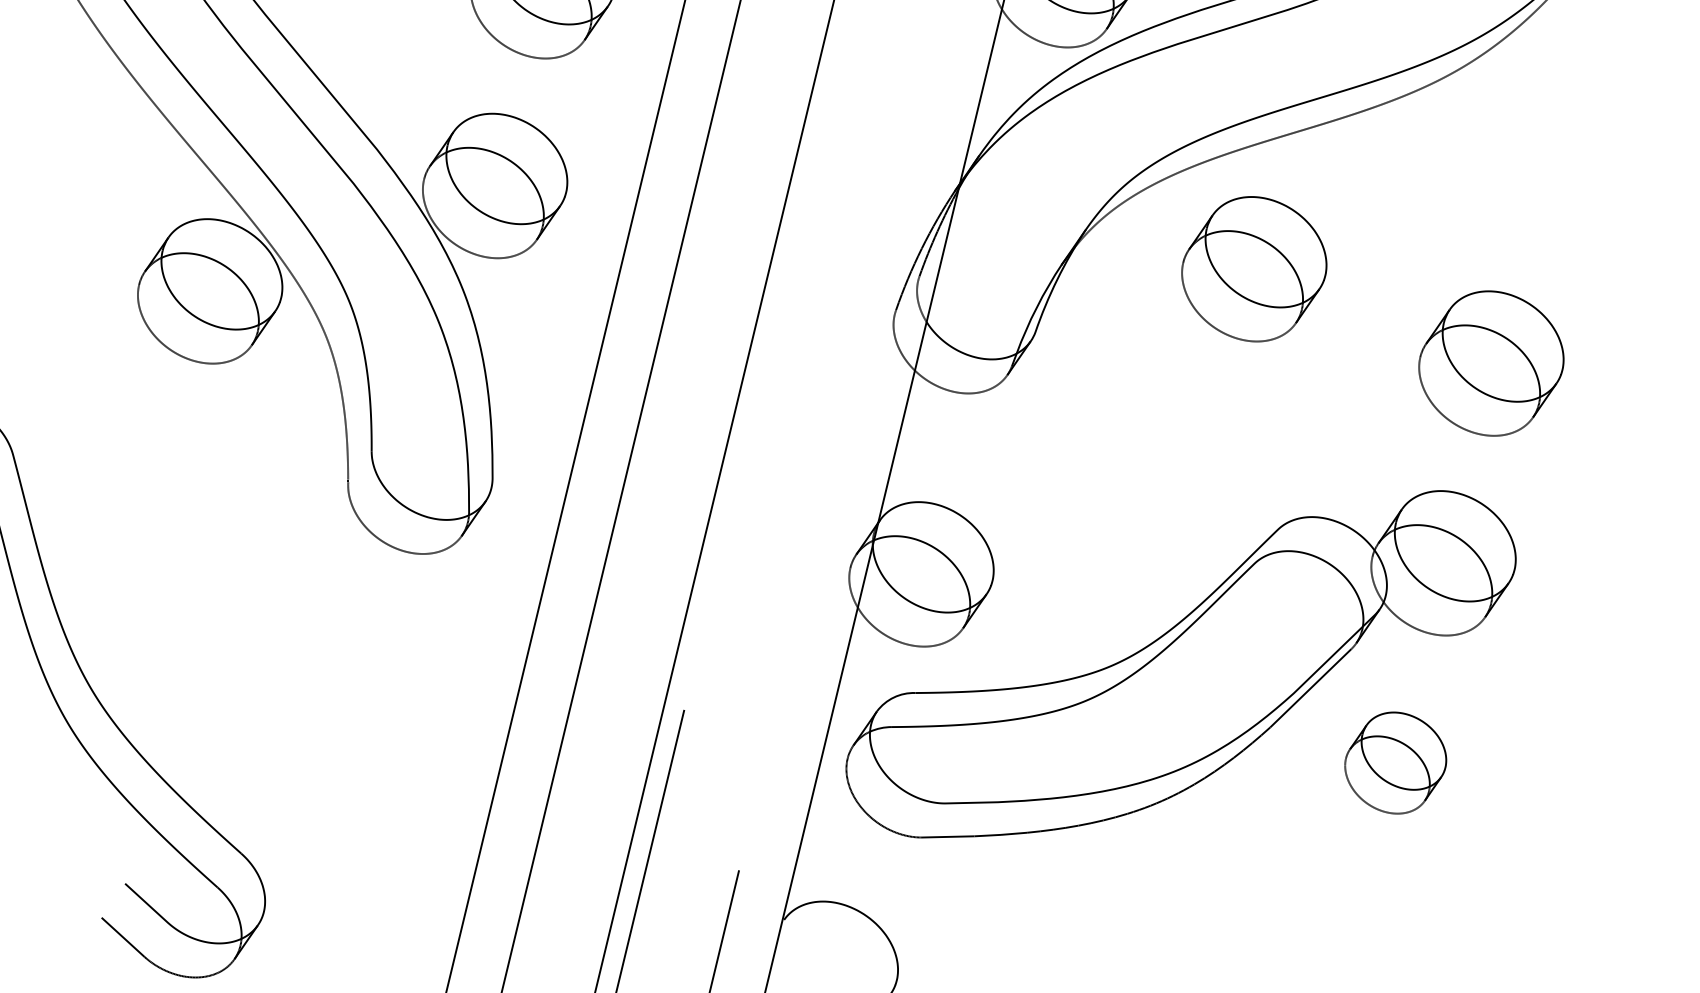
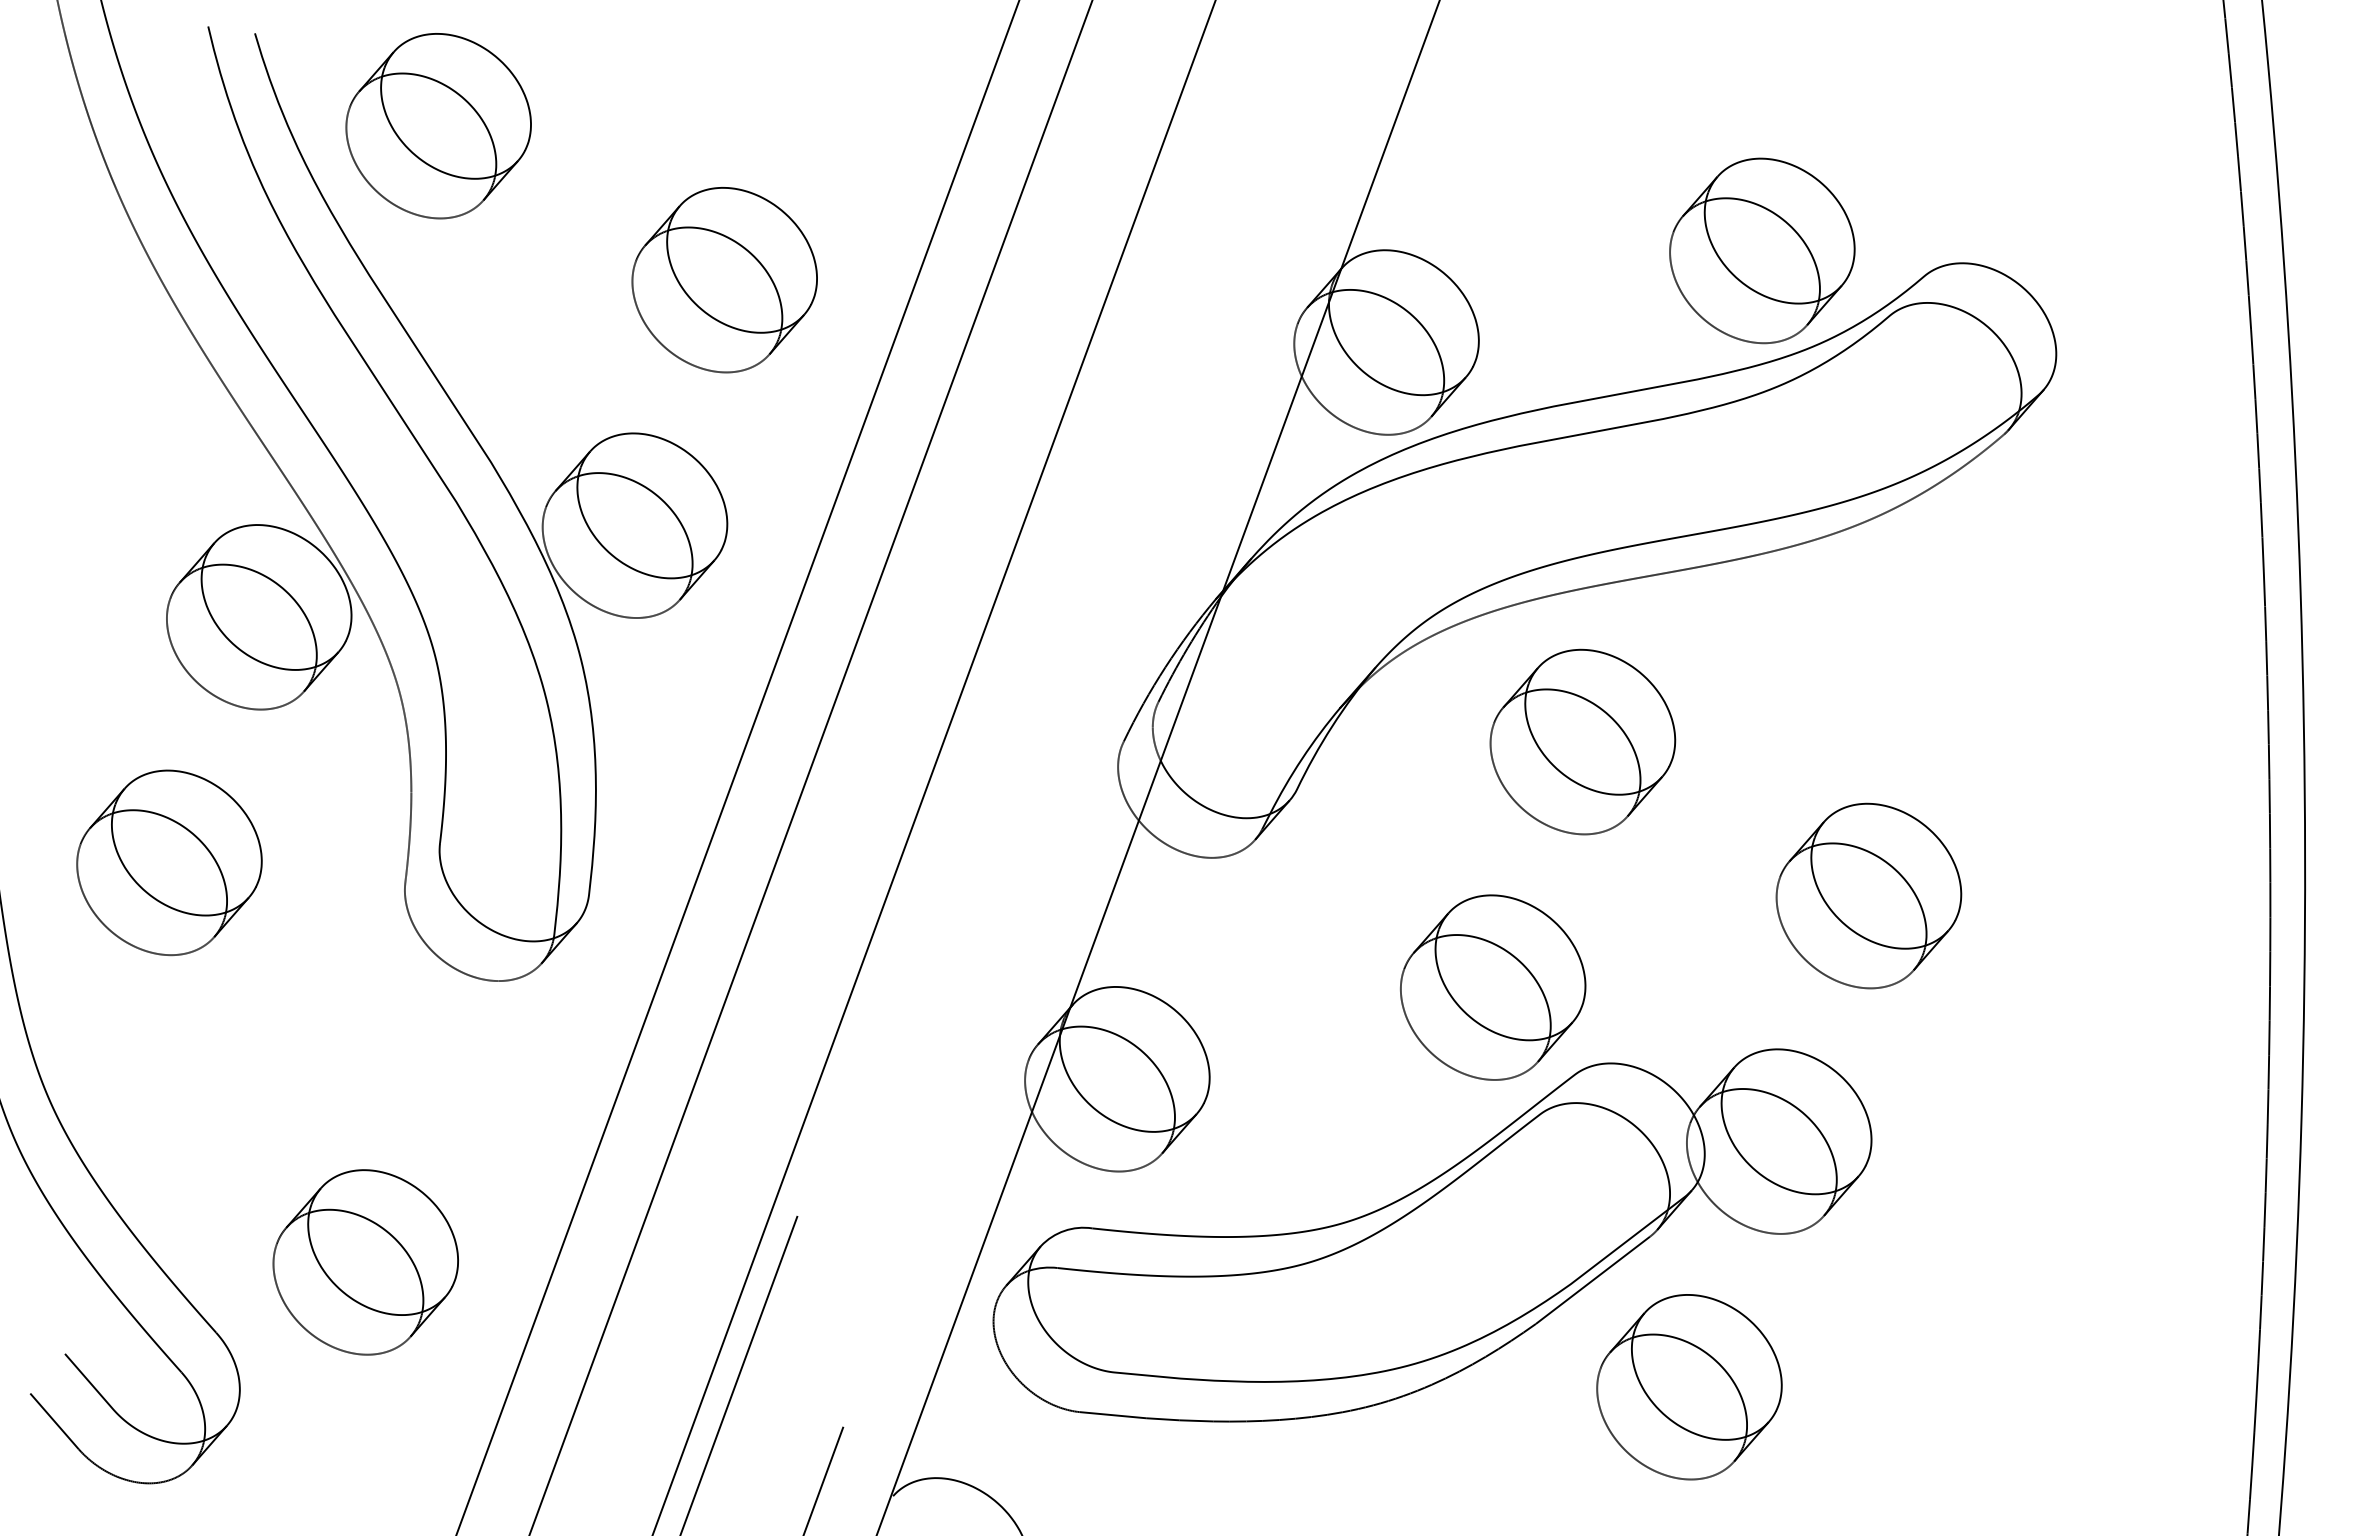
part: (1206, 468) -> (1493, 987), added
part: (162, 490) -> (169, 862), added
part: (1395, 763) -> (1689, 1387), size x1.43
part: (351, 785) -> (365, 1262), added

